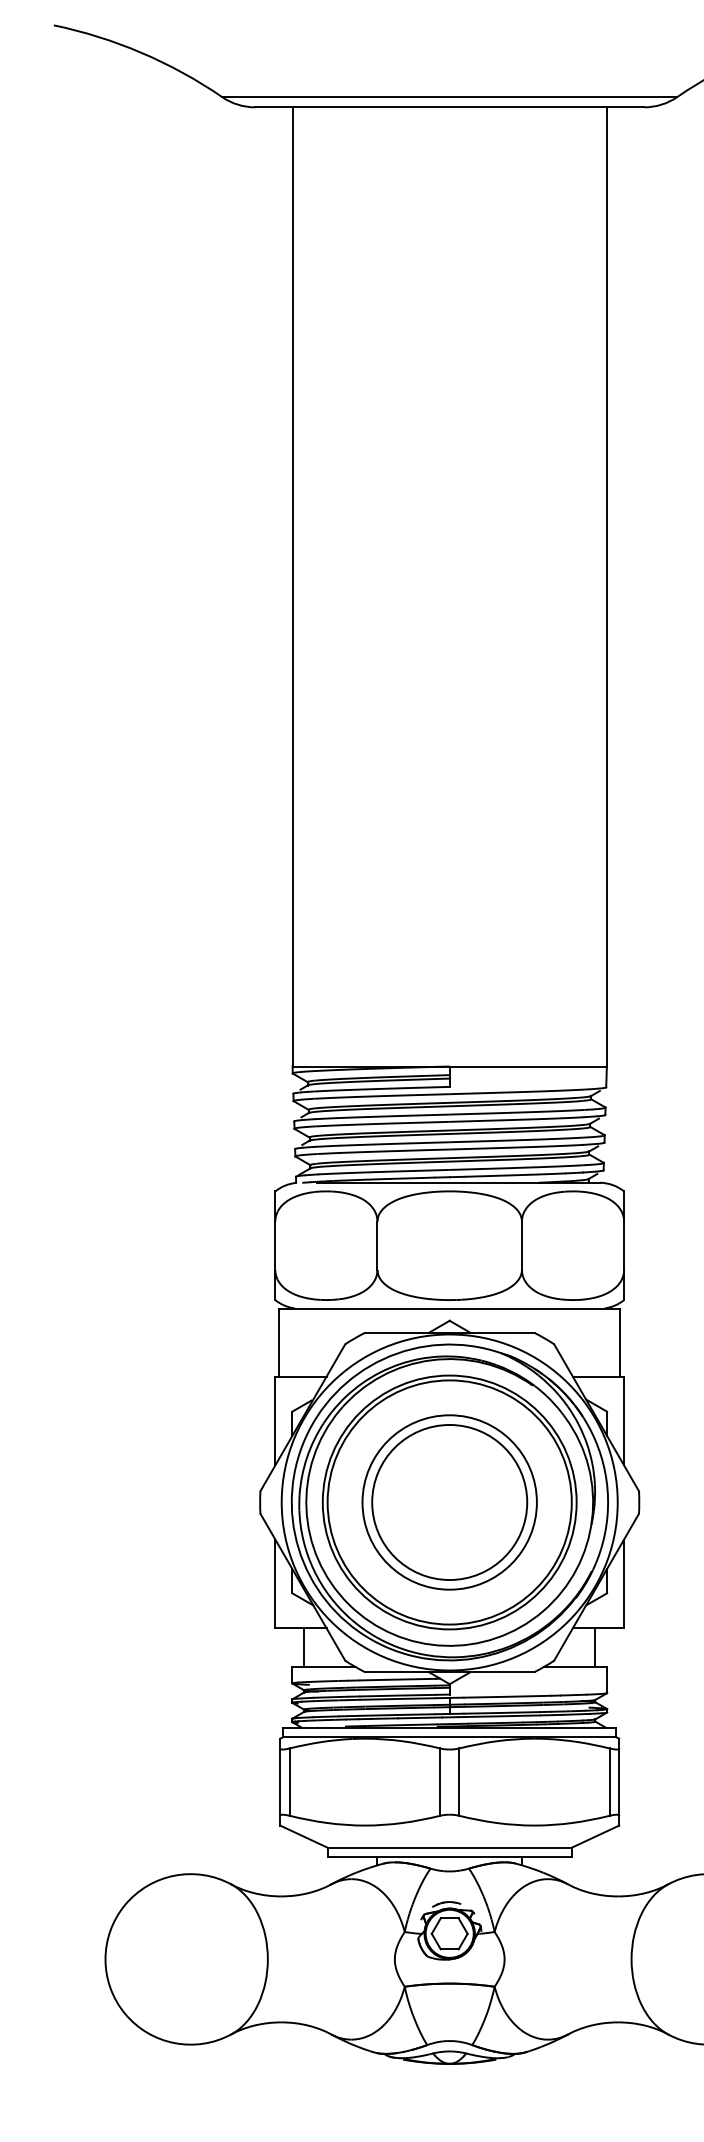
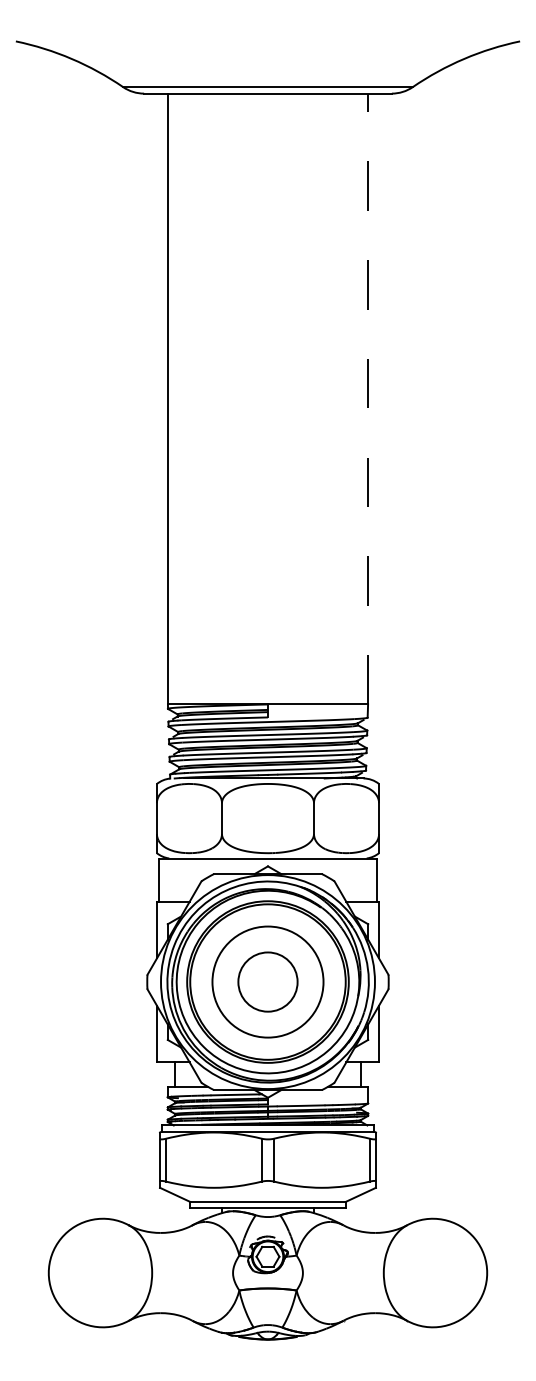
line: (607, 586) -> (368, 398), solid -> dashed
circle: (448, 1501) -> (267, 981), size x0.6

